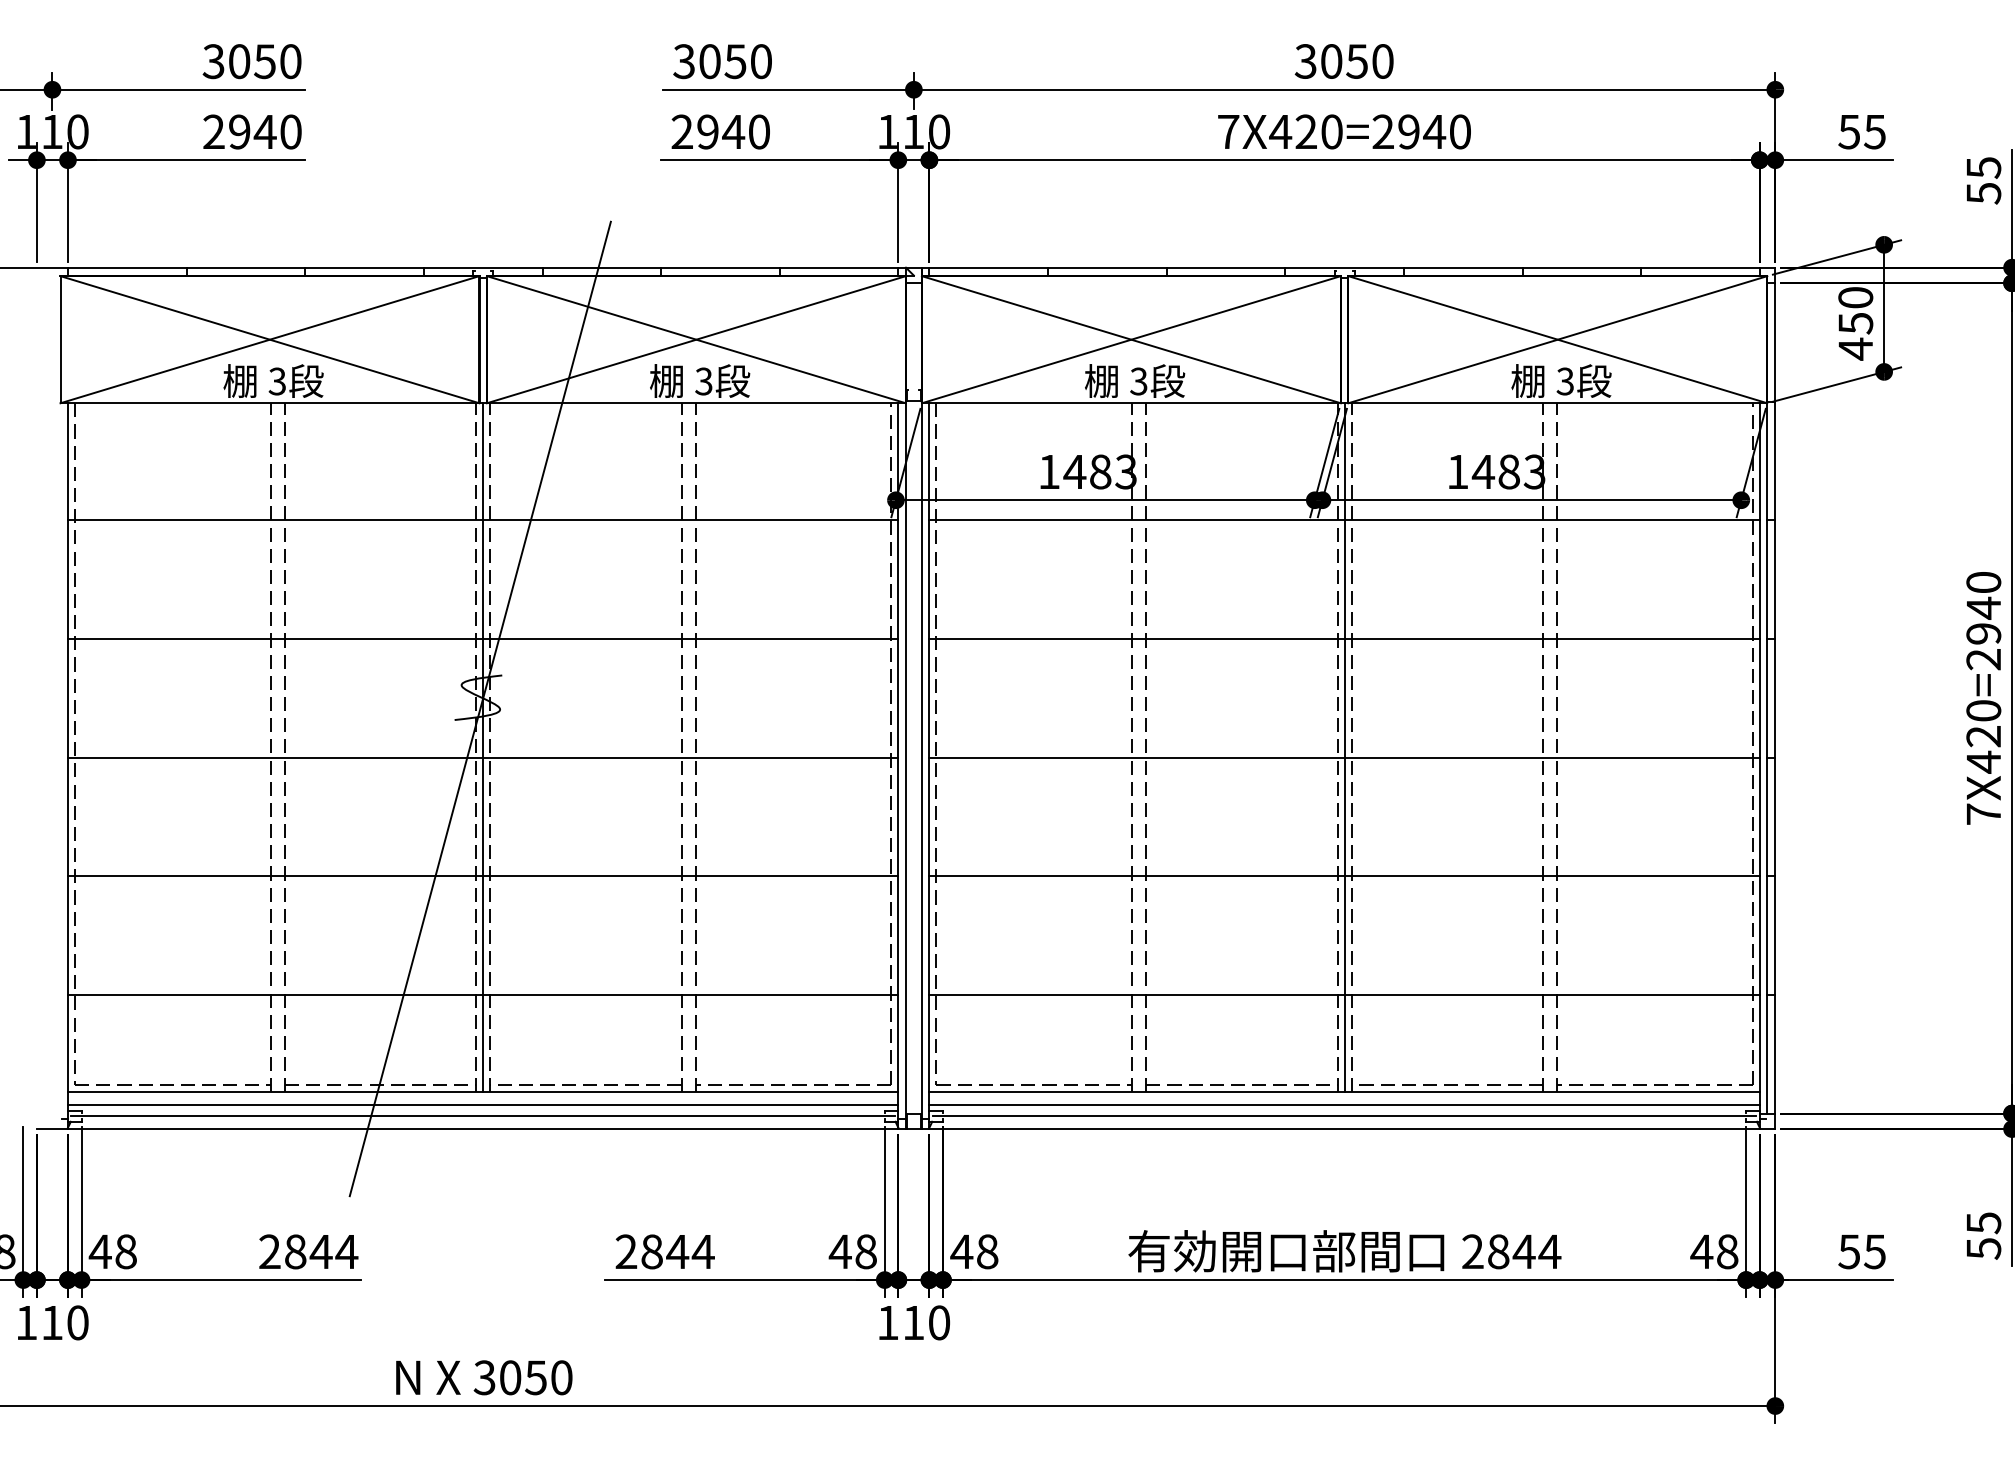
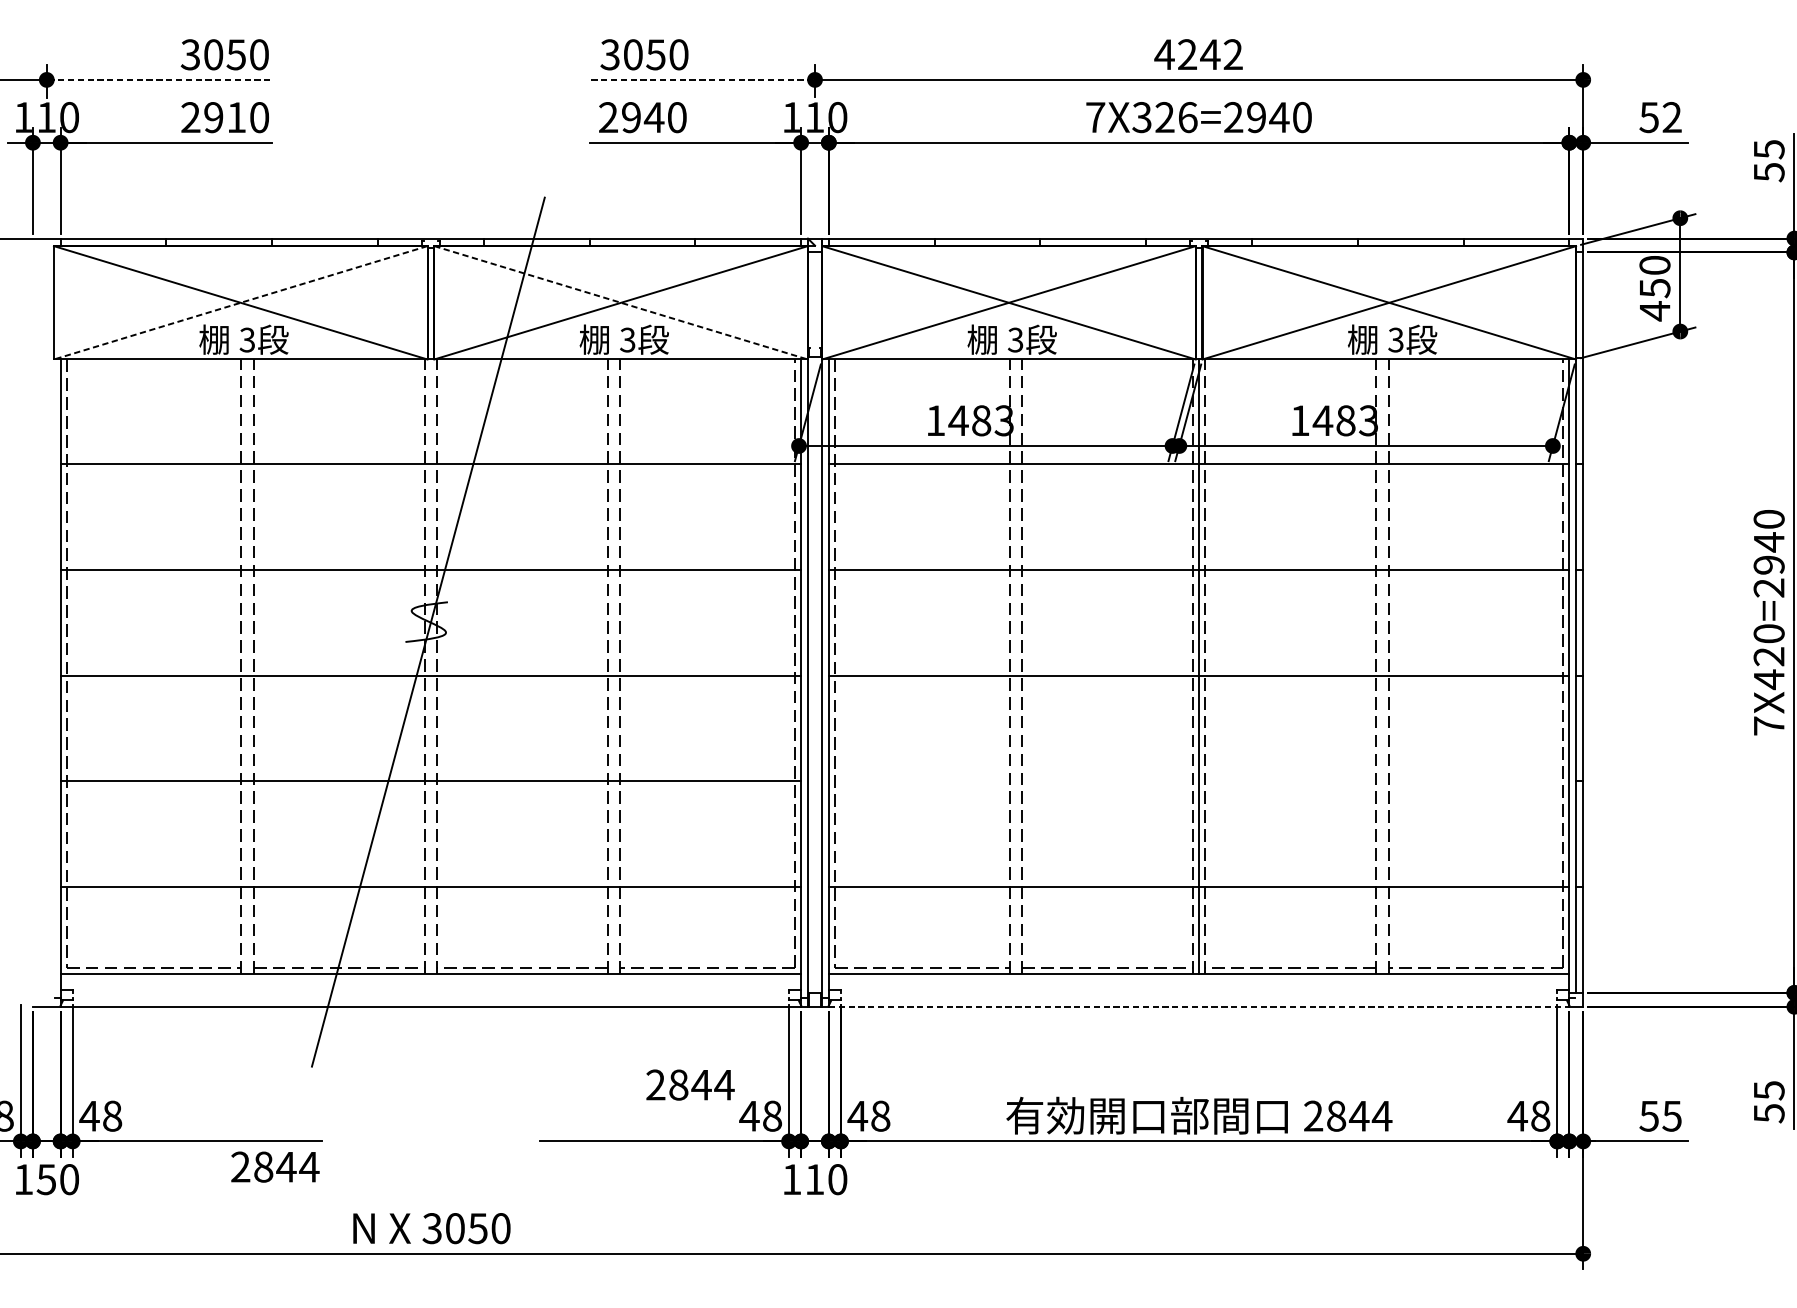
text: (1343, 61) -> (1198, 54), 3050 -> 4242
line: (180, 89) -> (160, 79), solid -> dashed
line: (788, 89) -> (703, 79), solid -> dashed
text: (264, 131) -> (235, 117), 2940 -> 2910
text: (1305, 131) -> (1164, 117), 7X420=2940 -> 7X326=2940
text: (1874, 131) -> (1671, 117), 55 -> 52
line: (269, 339) -> (240, 302), solid -> dashed
line: (696, 339) -> (621, 302), solid -> dashed
line: (483, 747) -> (431, 666), removed
line: (1344, 876) -> (1199, 781), removed
line: (483, 1105) -> (431, 985), removed
line: (1344, 1105) -> (1199, 985), removed
line: (482, 1116) -> (430, 995), removed
line: (1344, 1116) -> (1199, 995), removed
line: (1345, 1129) -> (1199, 1007), solid -> dashed
text: (308, 1251) -> (275, 1166), moved
text: (664, 1251) -> (689, 1084), moved
text: (51, 1323) -> (45, 1180), 110 -> 150

